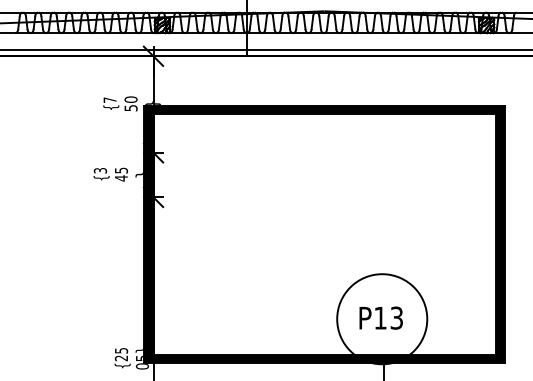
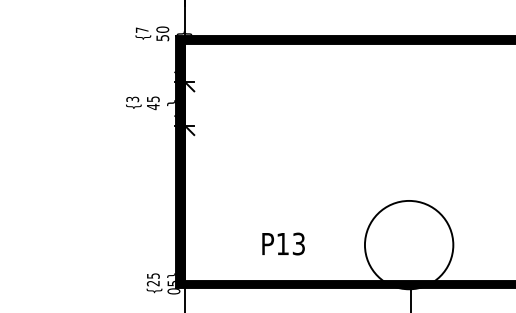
text: (380, 317) -> (282, 243), moved

